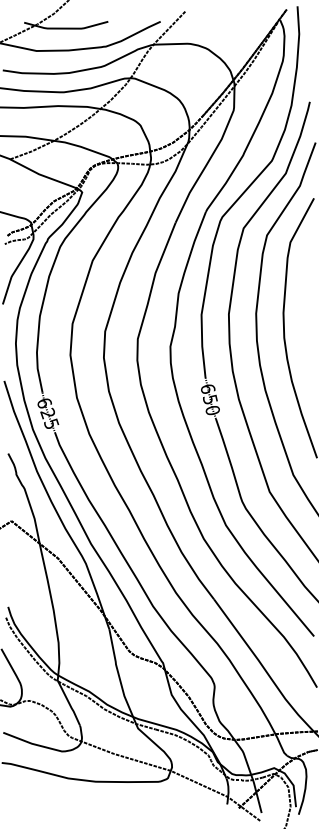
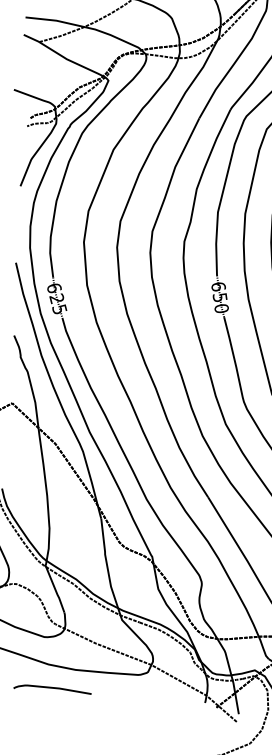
curve: (74, 802) -> (52, 688), added

